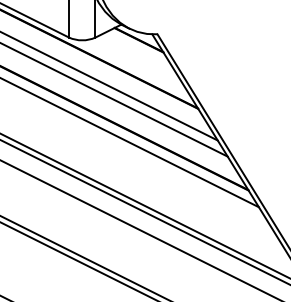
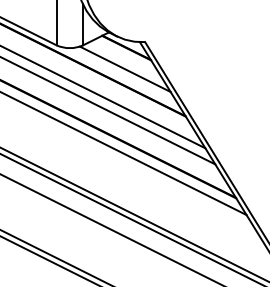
line: (137, 61) -> (125, 69), added

